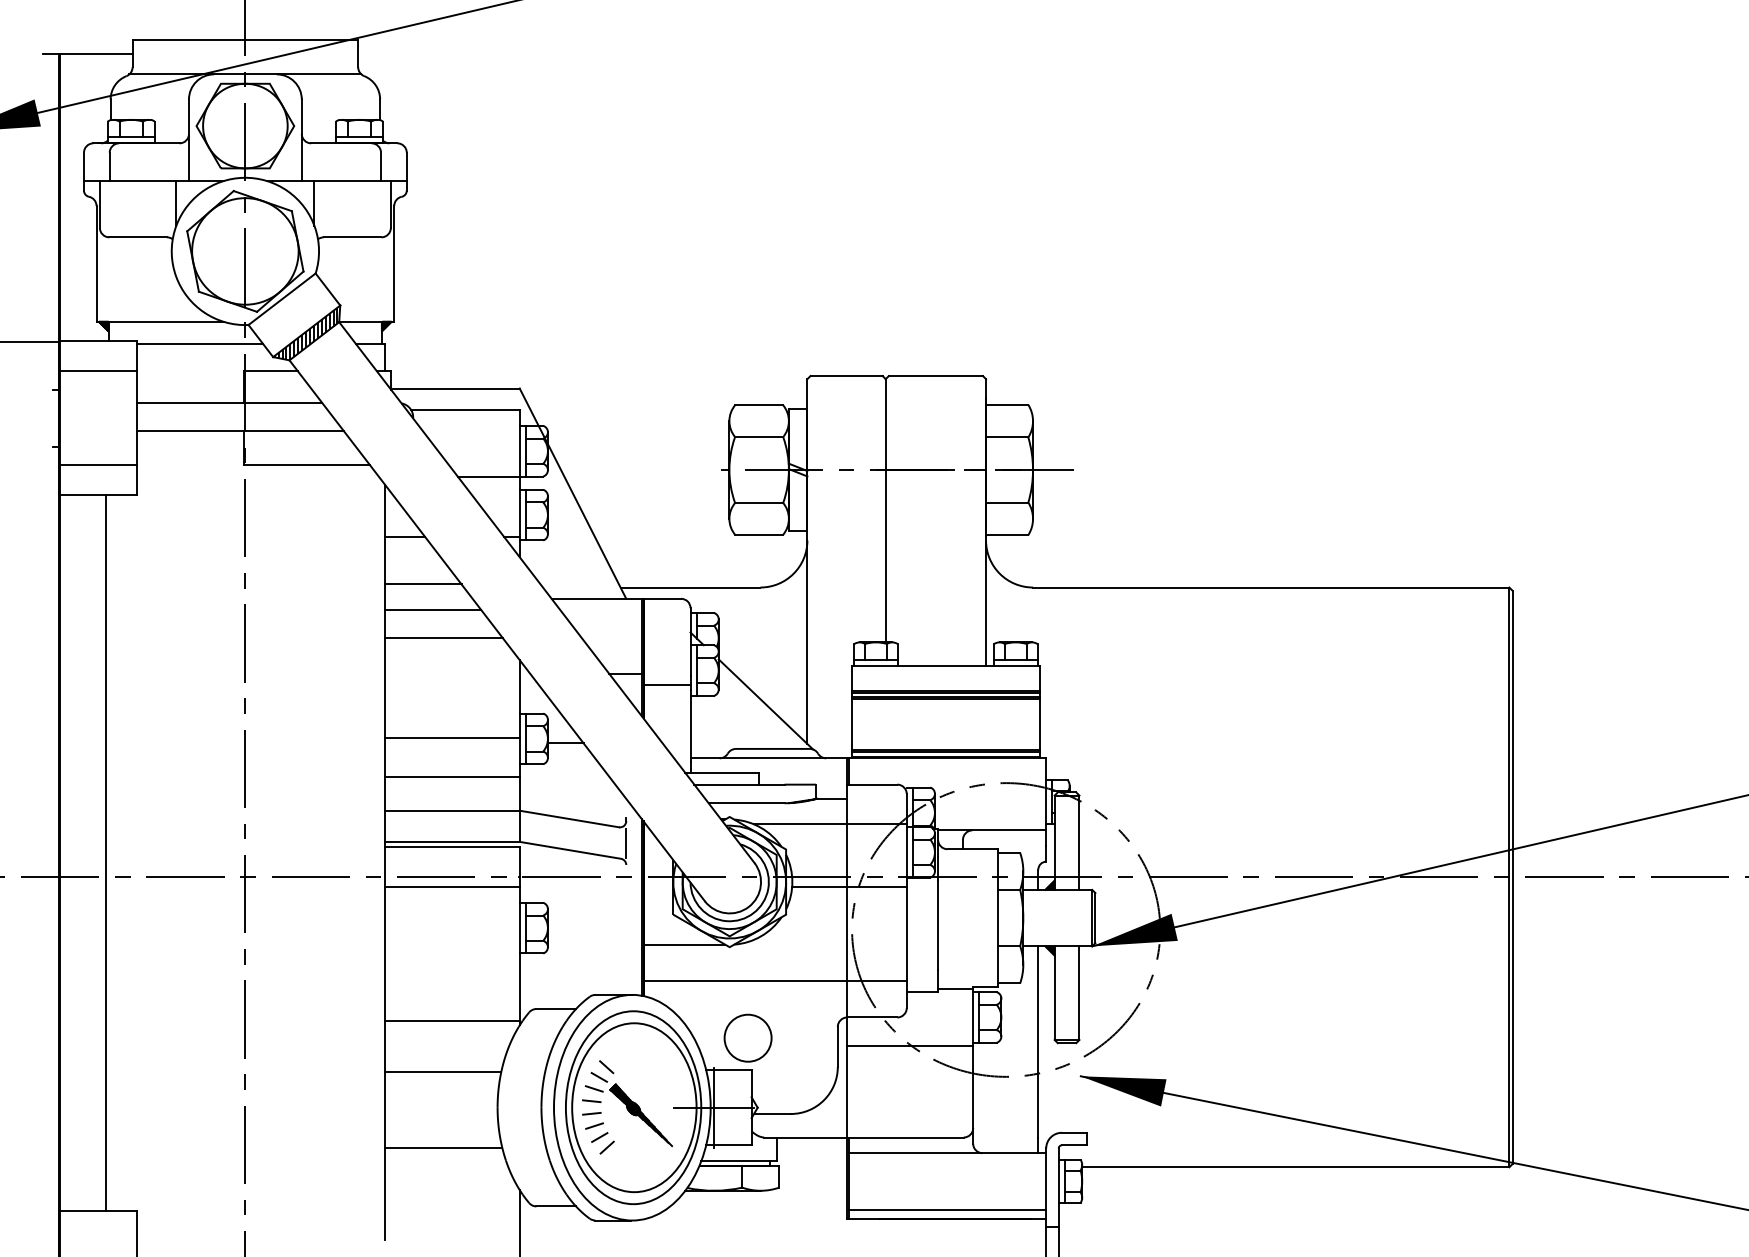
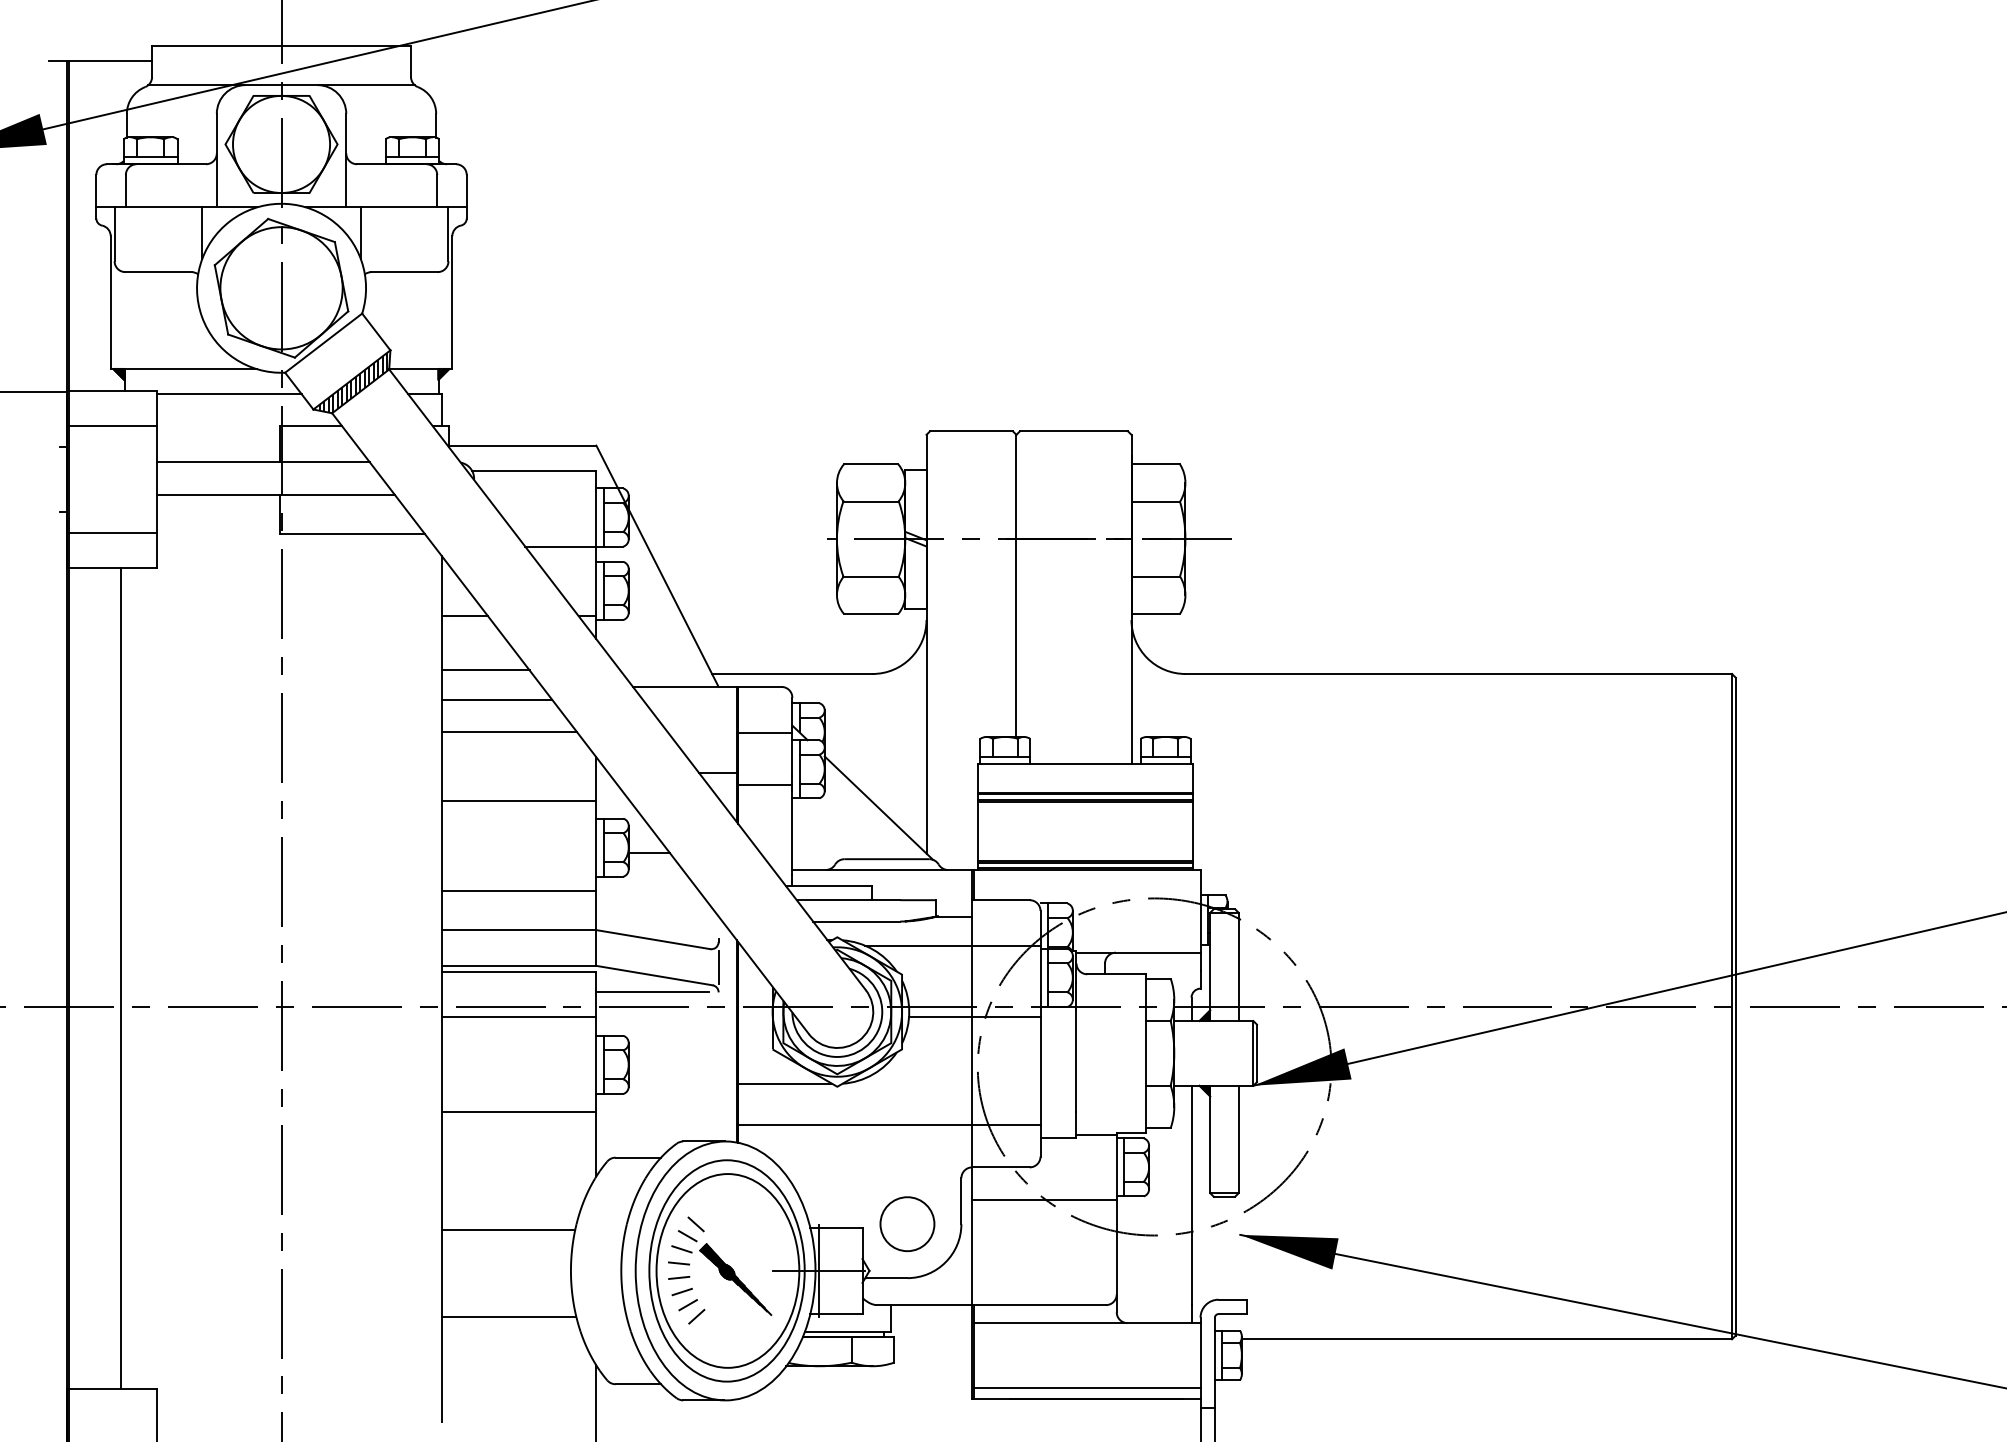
line: (667, 639) -> (765, 733), added
line: (451, 737) -> (518, 800), moved
line: (568, 865) -> (652, 992), added
line: (451, 1021) -> (518, 1111), moved
circle: (748, 1038) -> (907, 1224), moved

